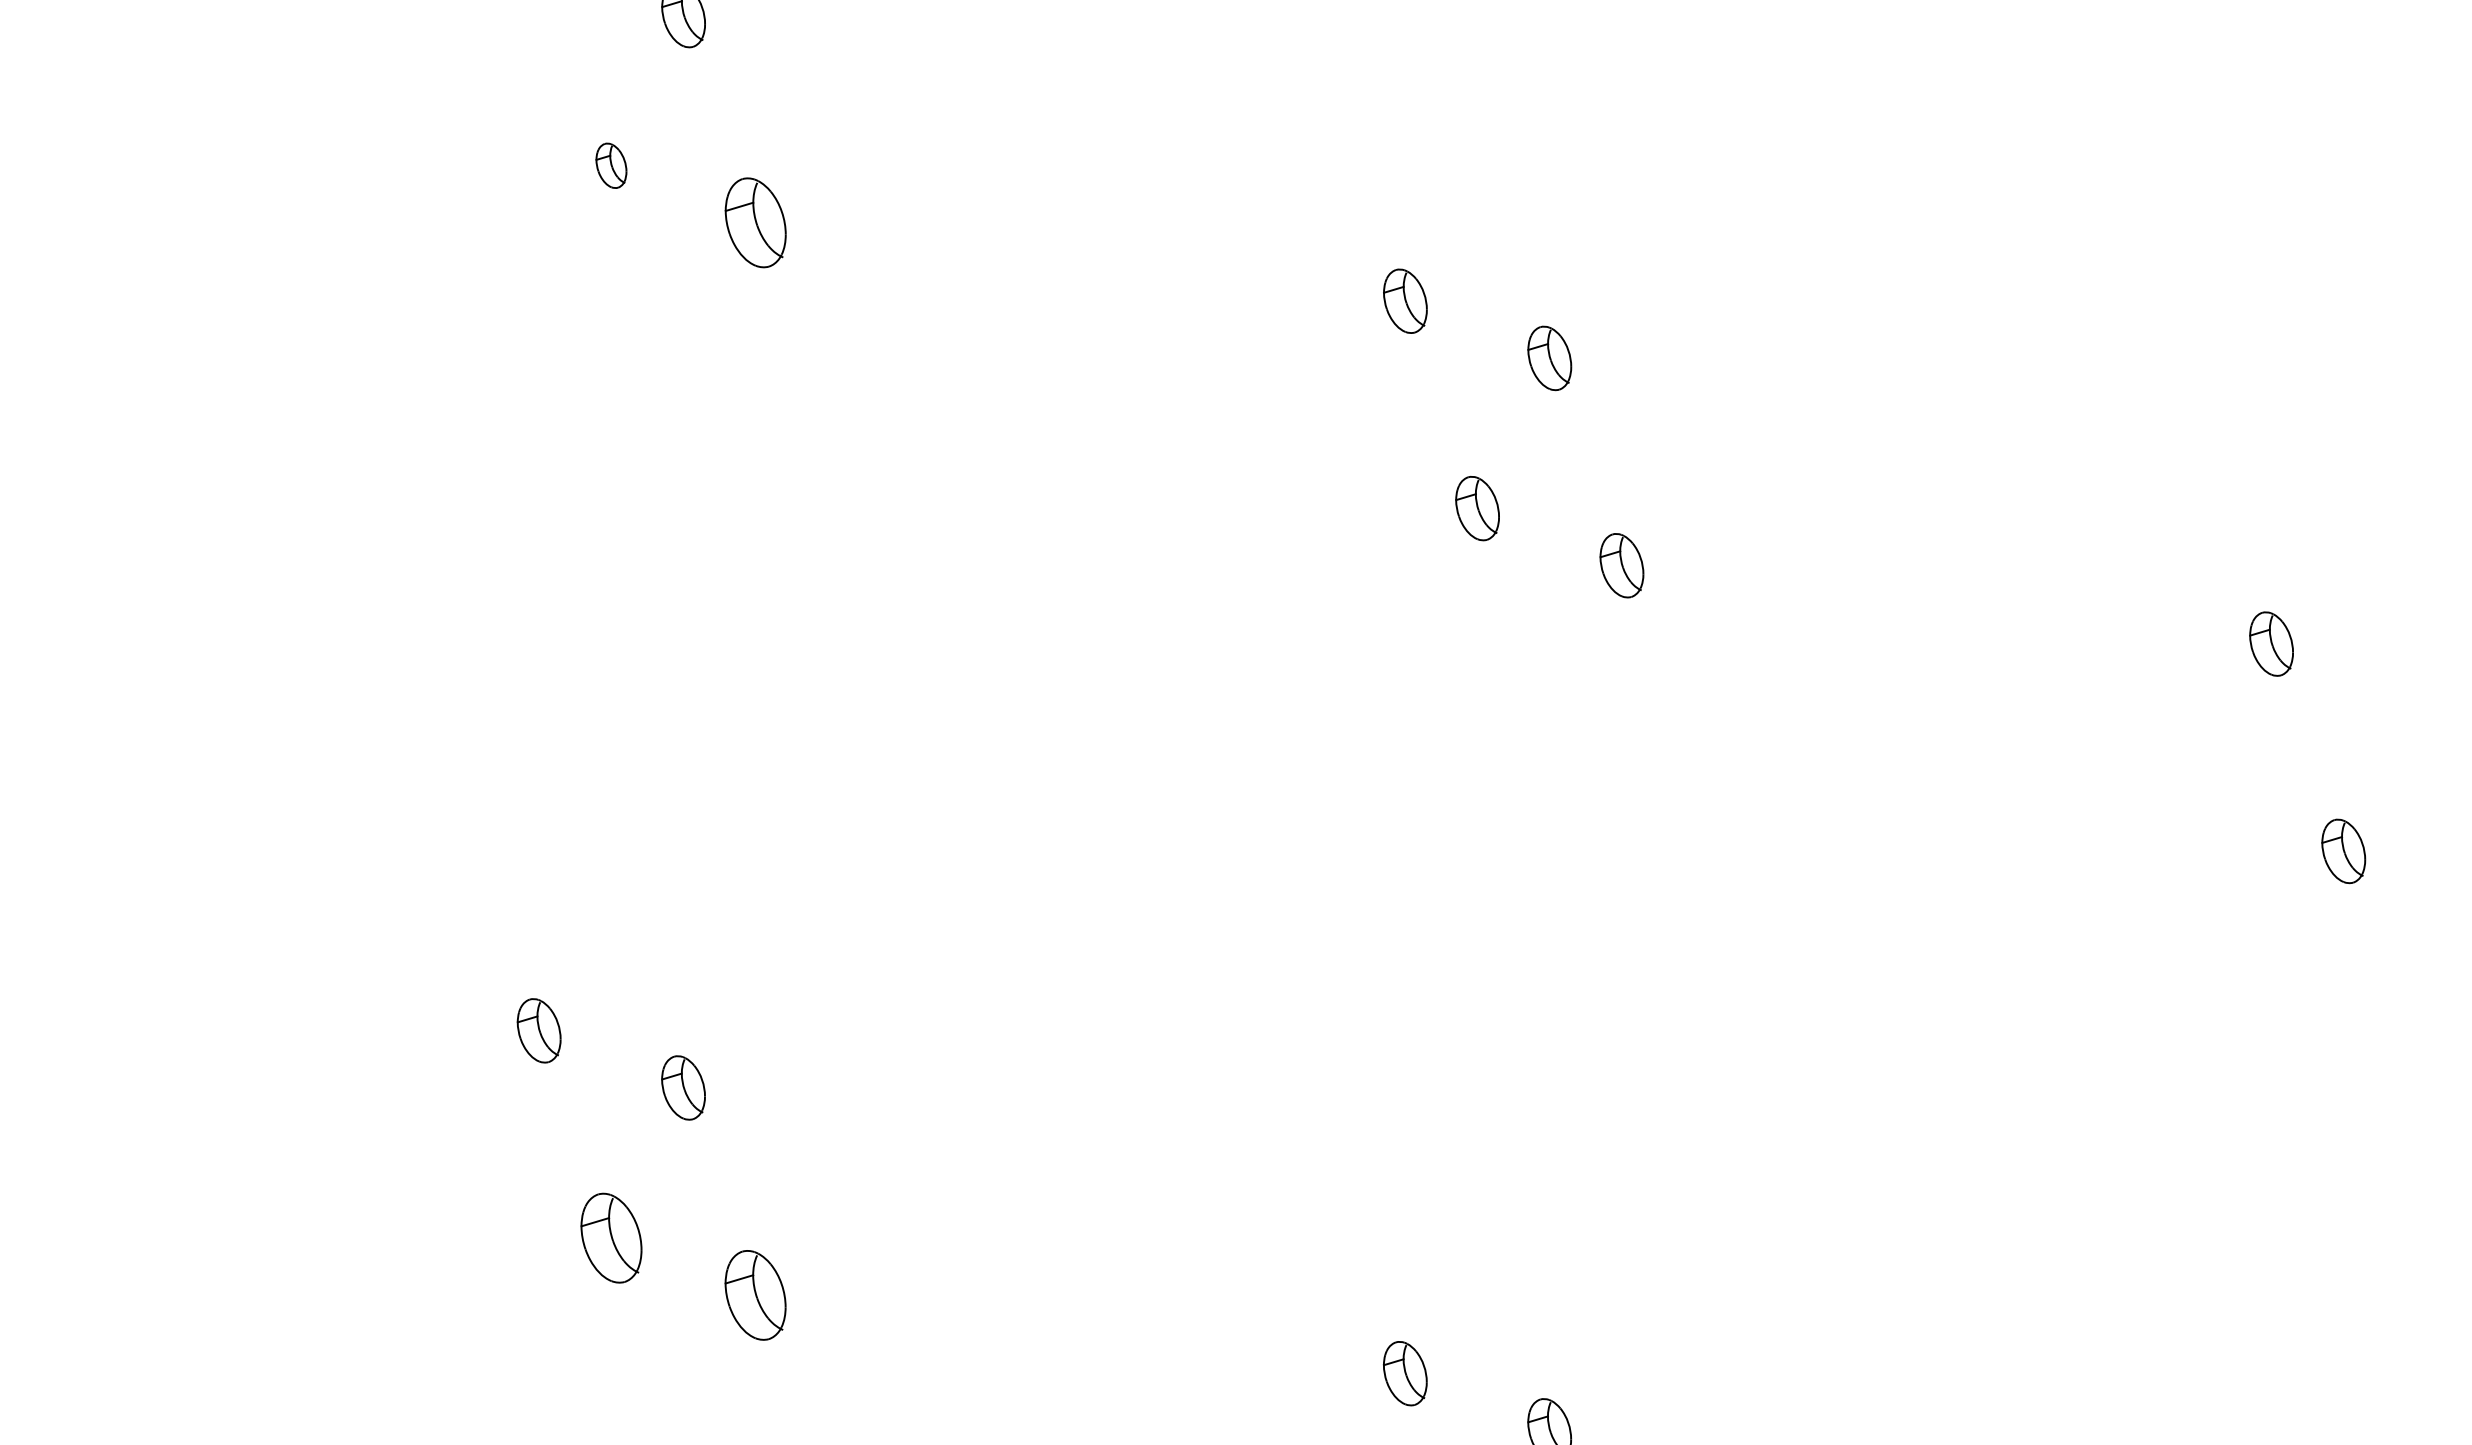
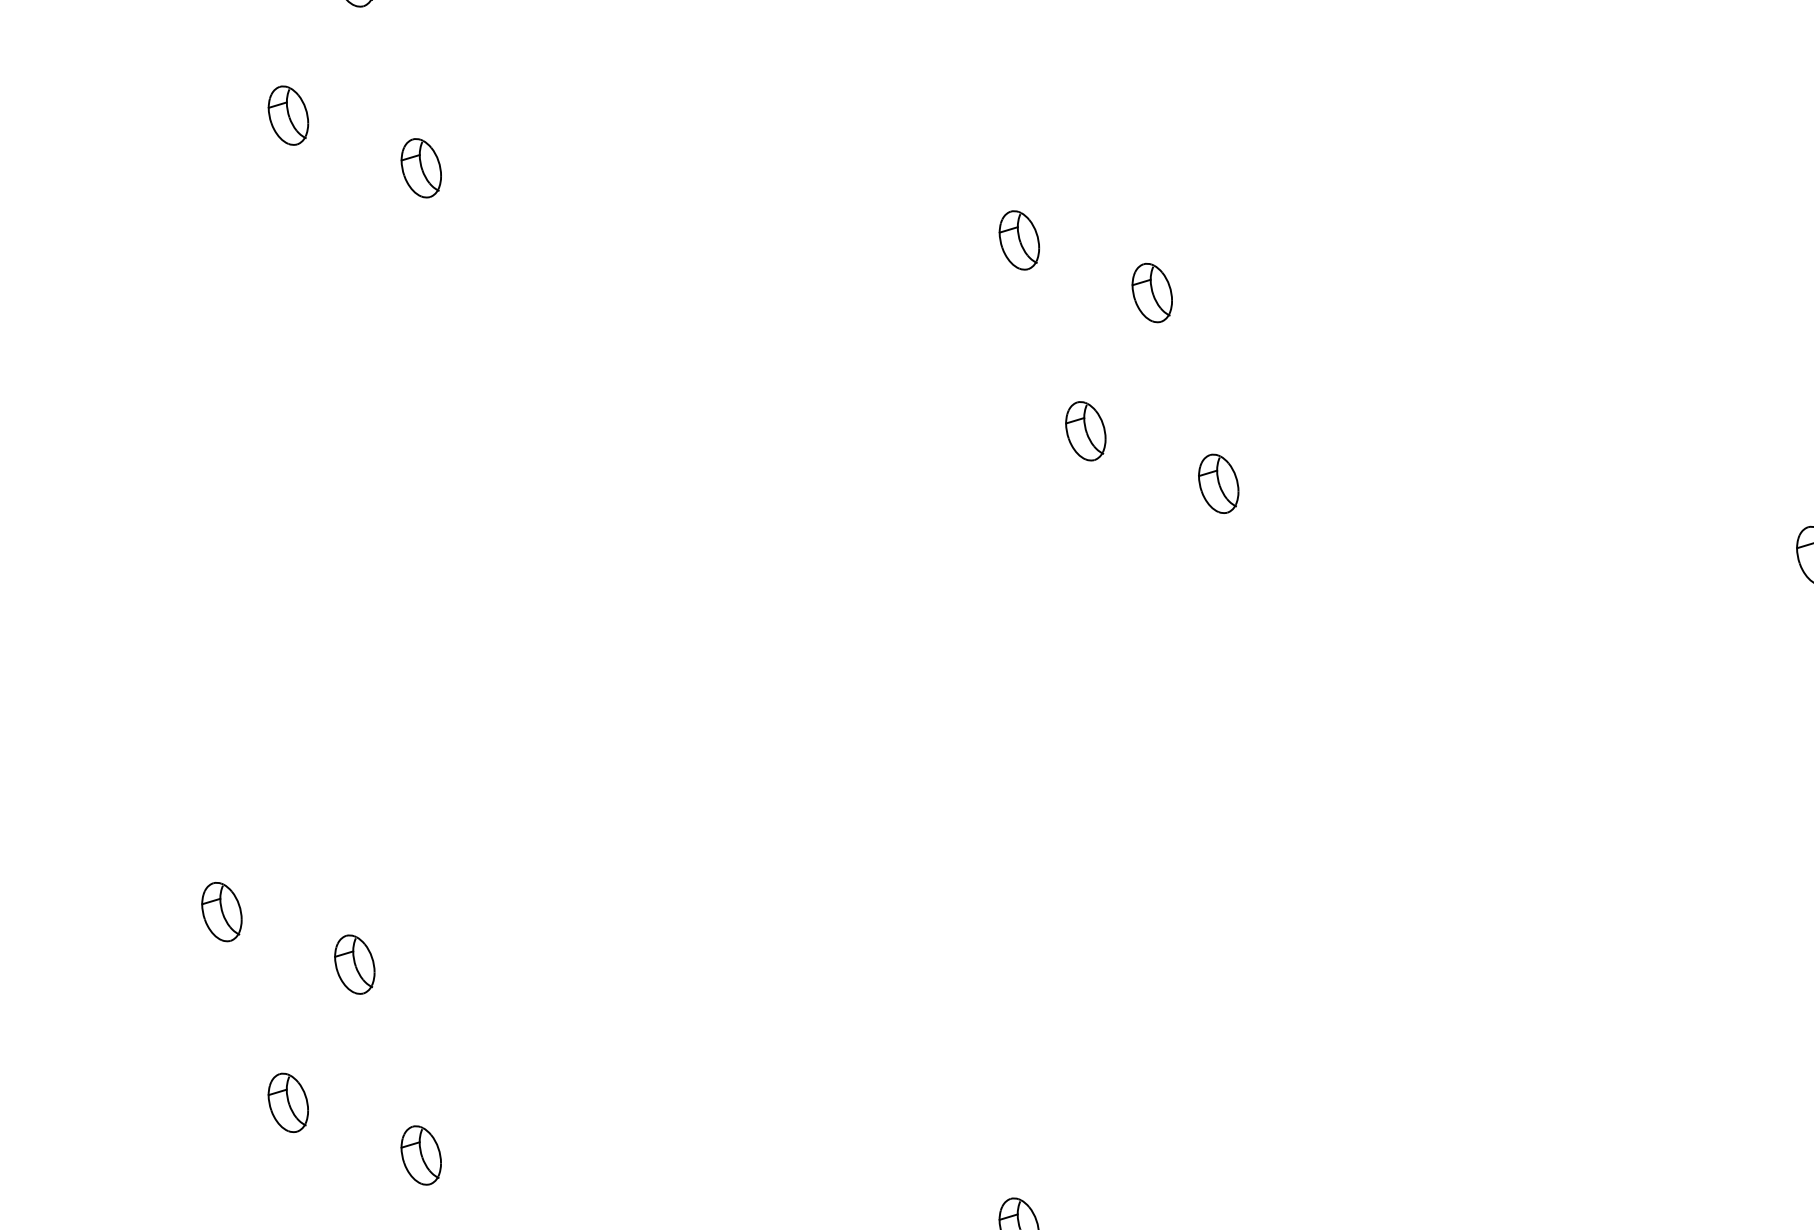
part: (611, 165) -> (288, 115), size x1.43
part: (755, 222) -> (421, 167), size x0.71
part: (610, 1237) -> (287, 1102), size x0.71
part: (755, 1294) -> (421, 1154), size x0.71

